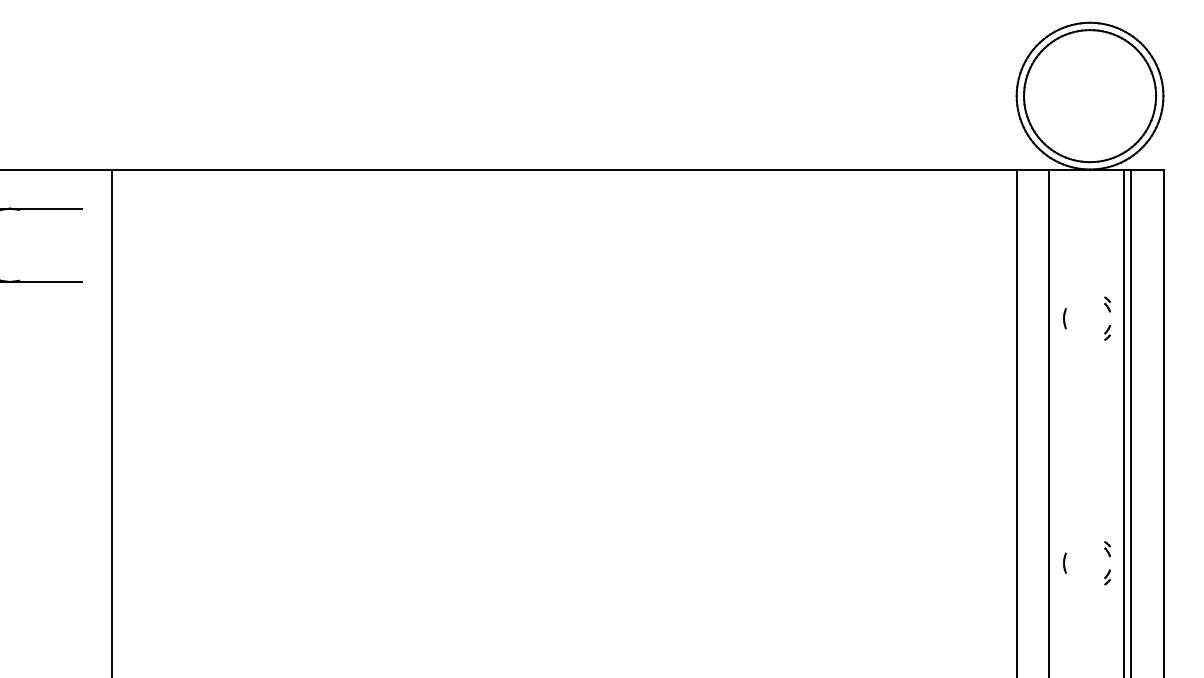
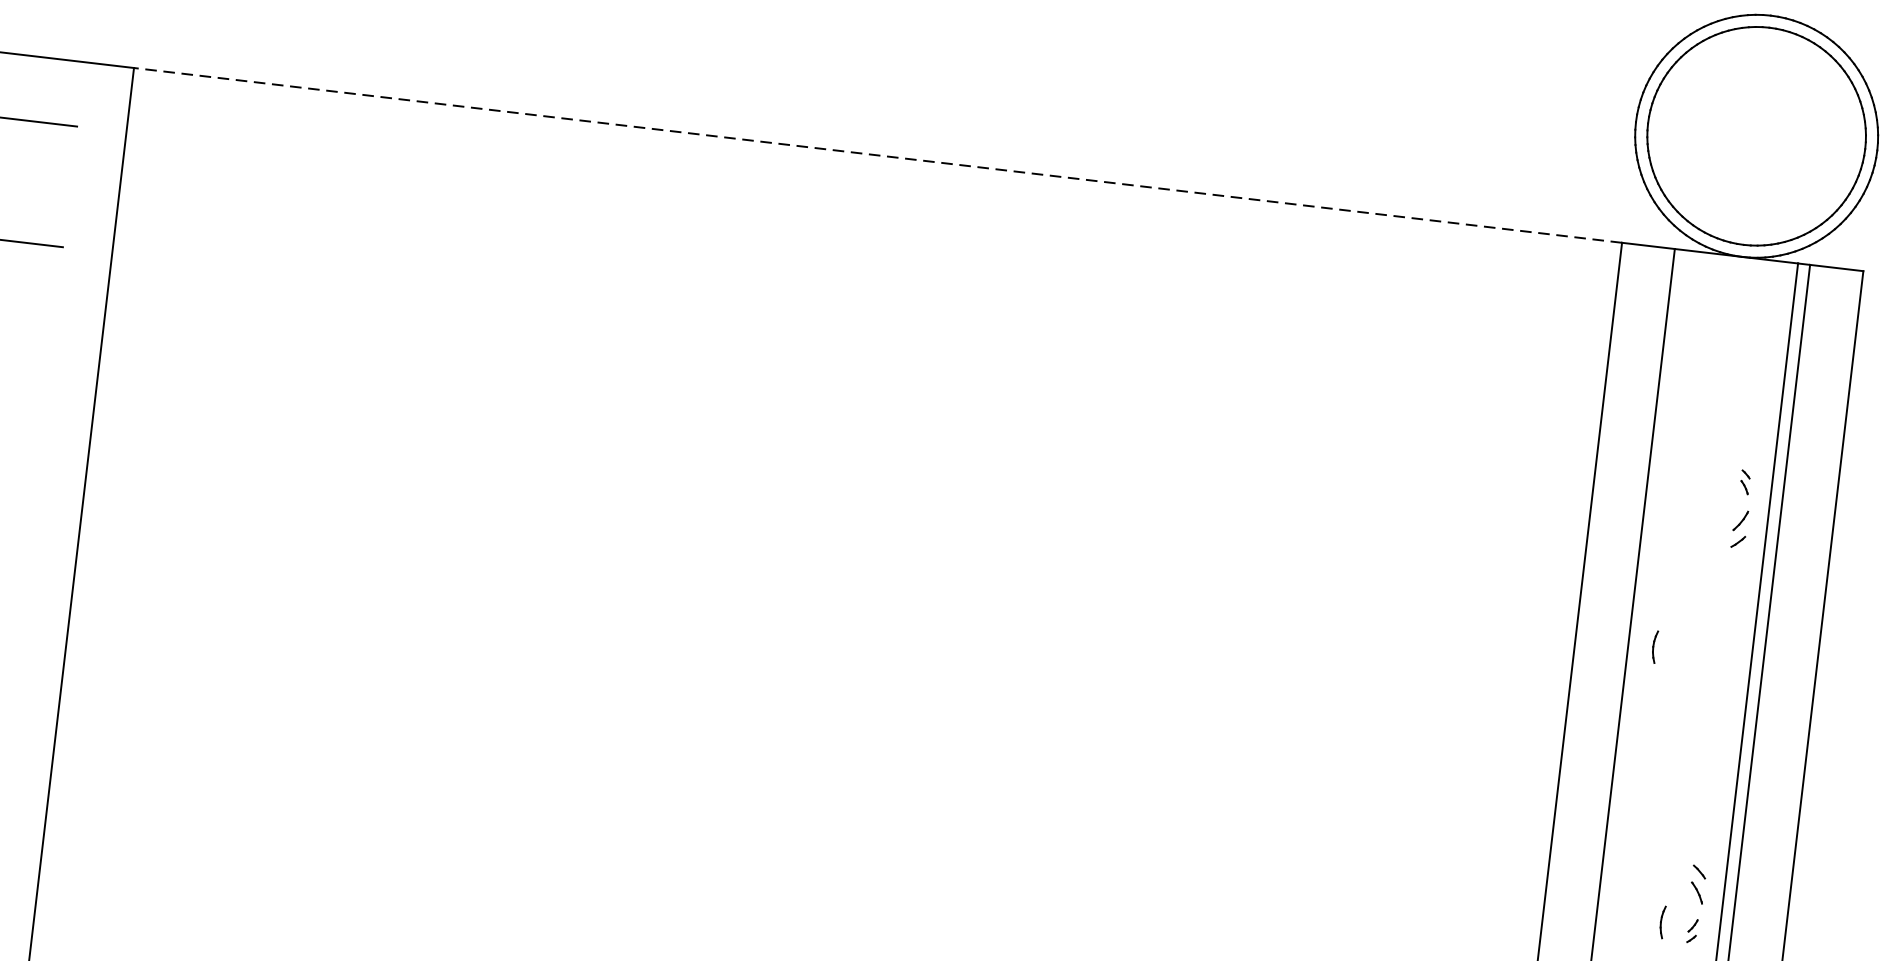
line: (563, 169) -> (876, 155), solid -> dashed
line: (1064, 318) -> (1654, 646), moved
part: (1107, 332) -> (1739, 528), size x1.6
part: (1107, 548) -> (1697, 883), size x1.6
line: (1064, 562) -> (1661, 921), moved

